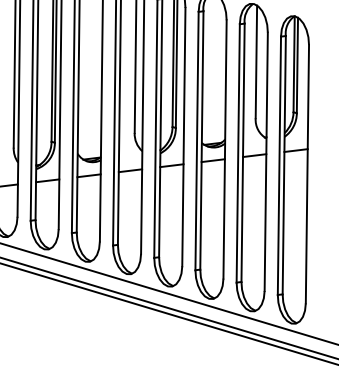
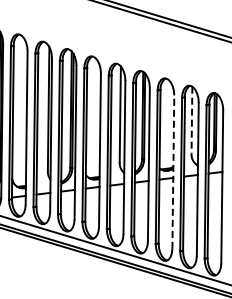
line: (255, 62) -> (191, 120), solid -> dashed
line: (225, 150) -> (173, 172), solid -> dashed

